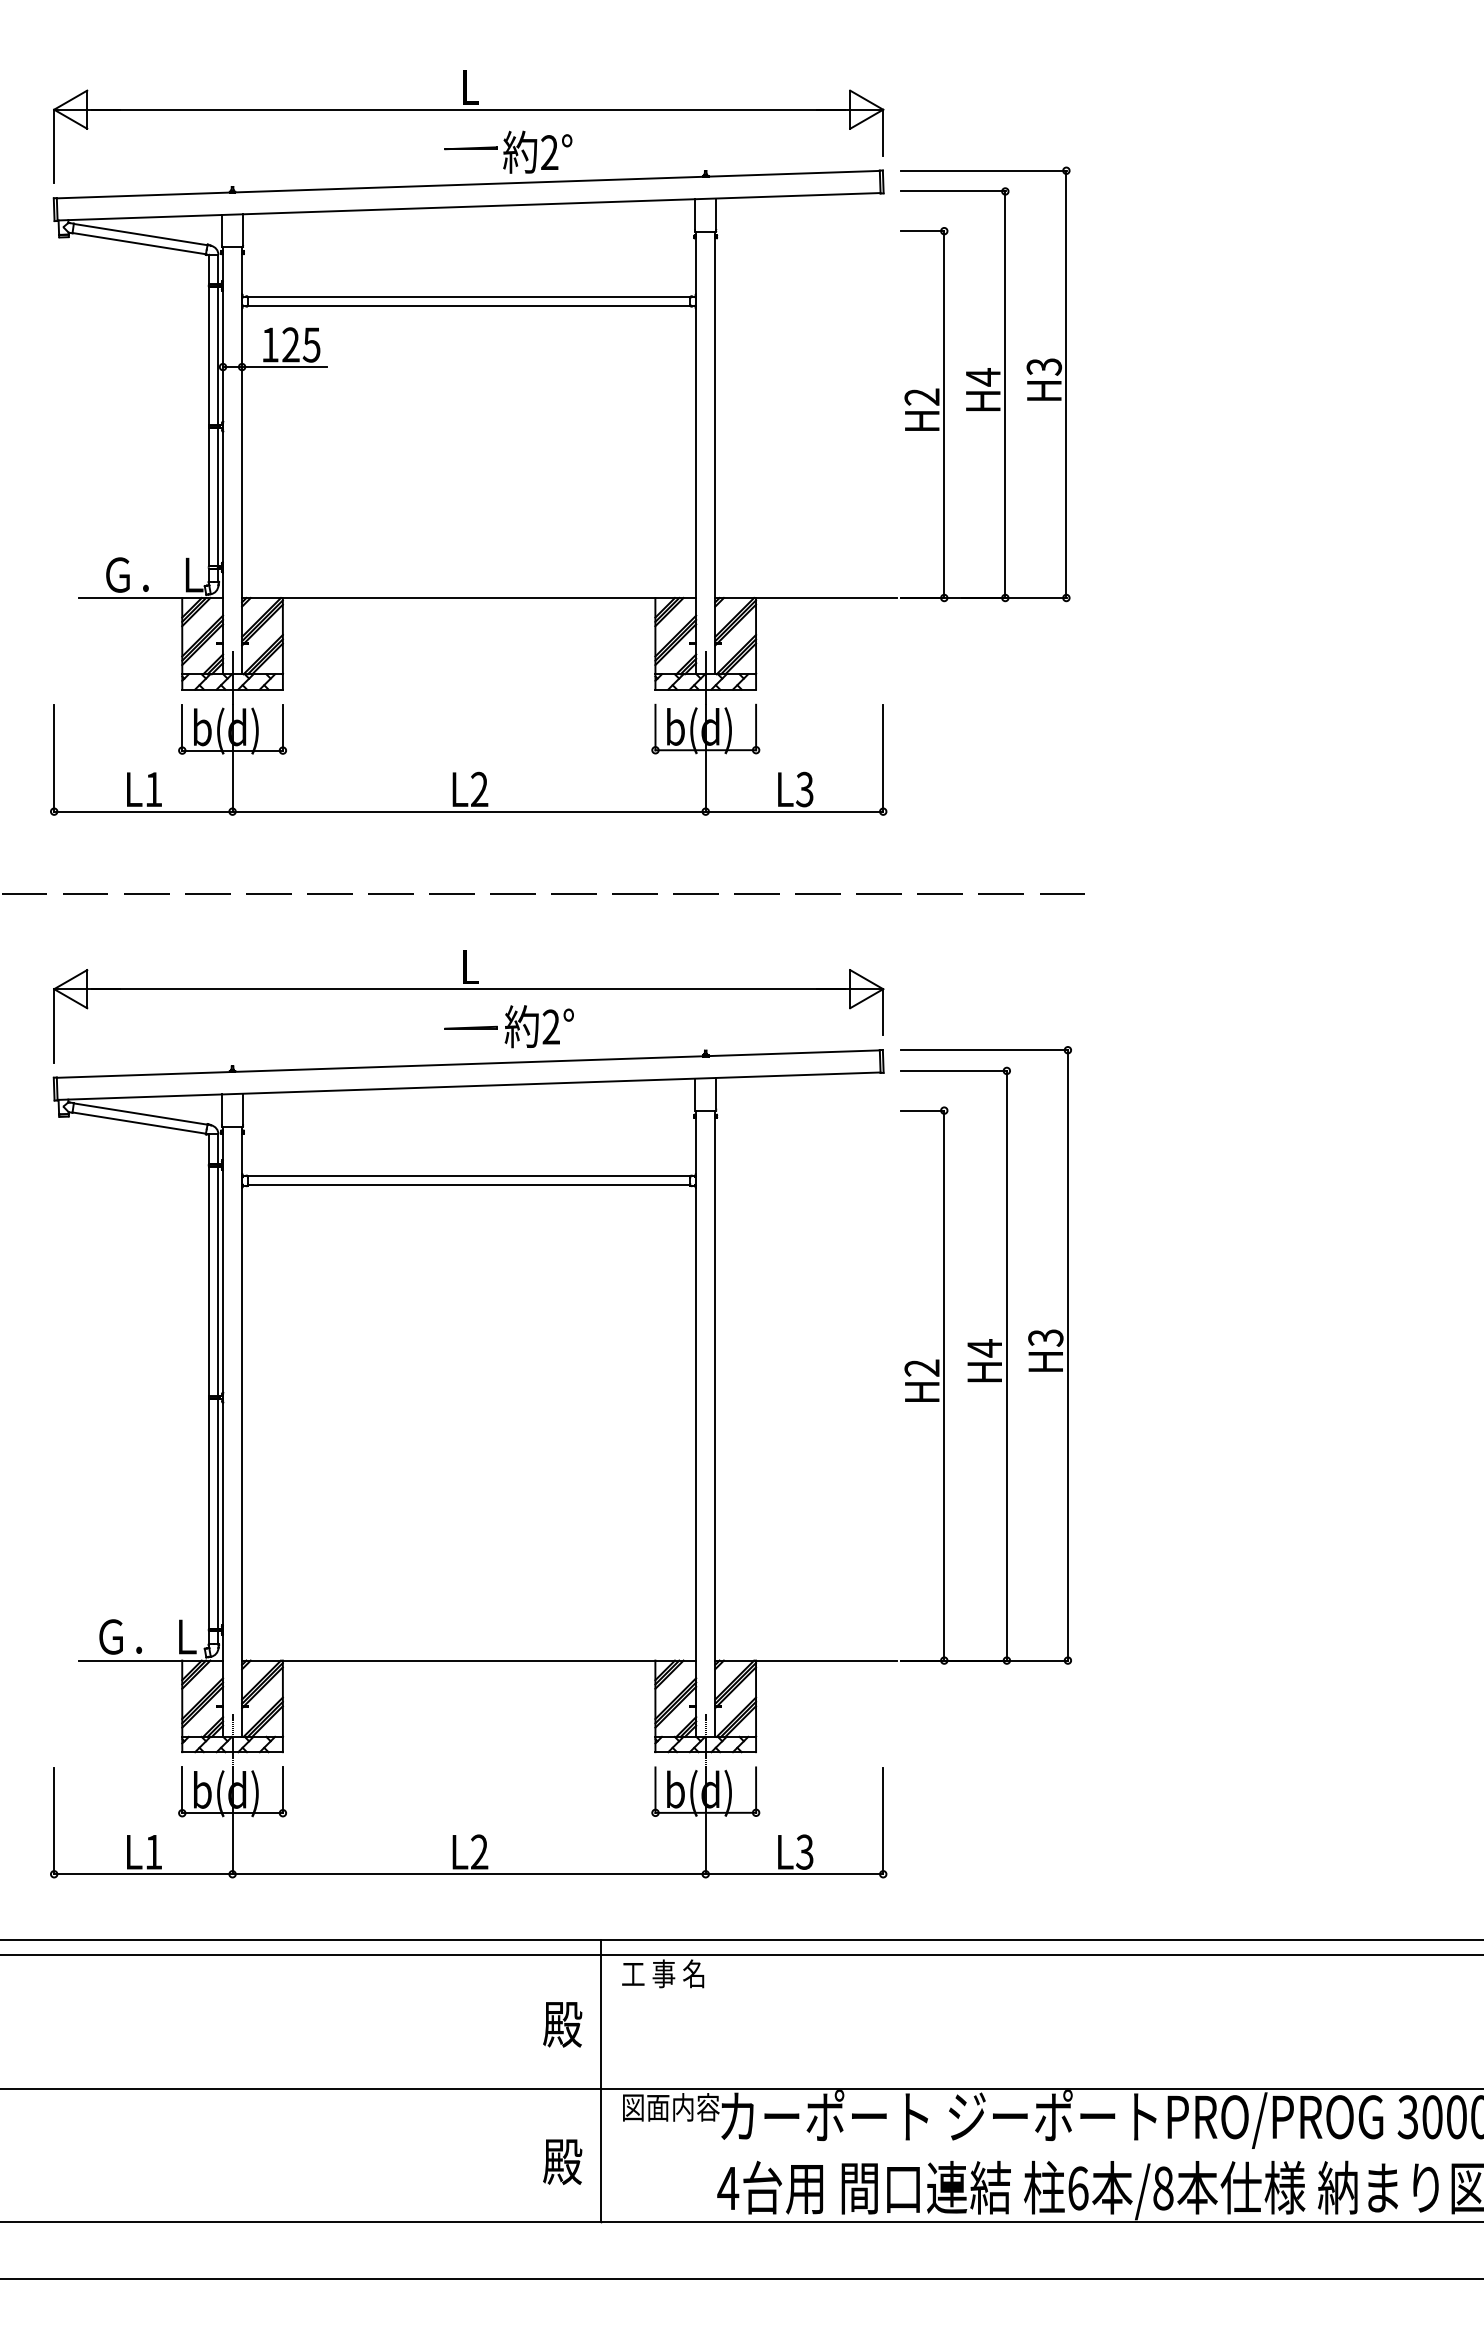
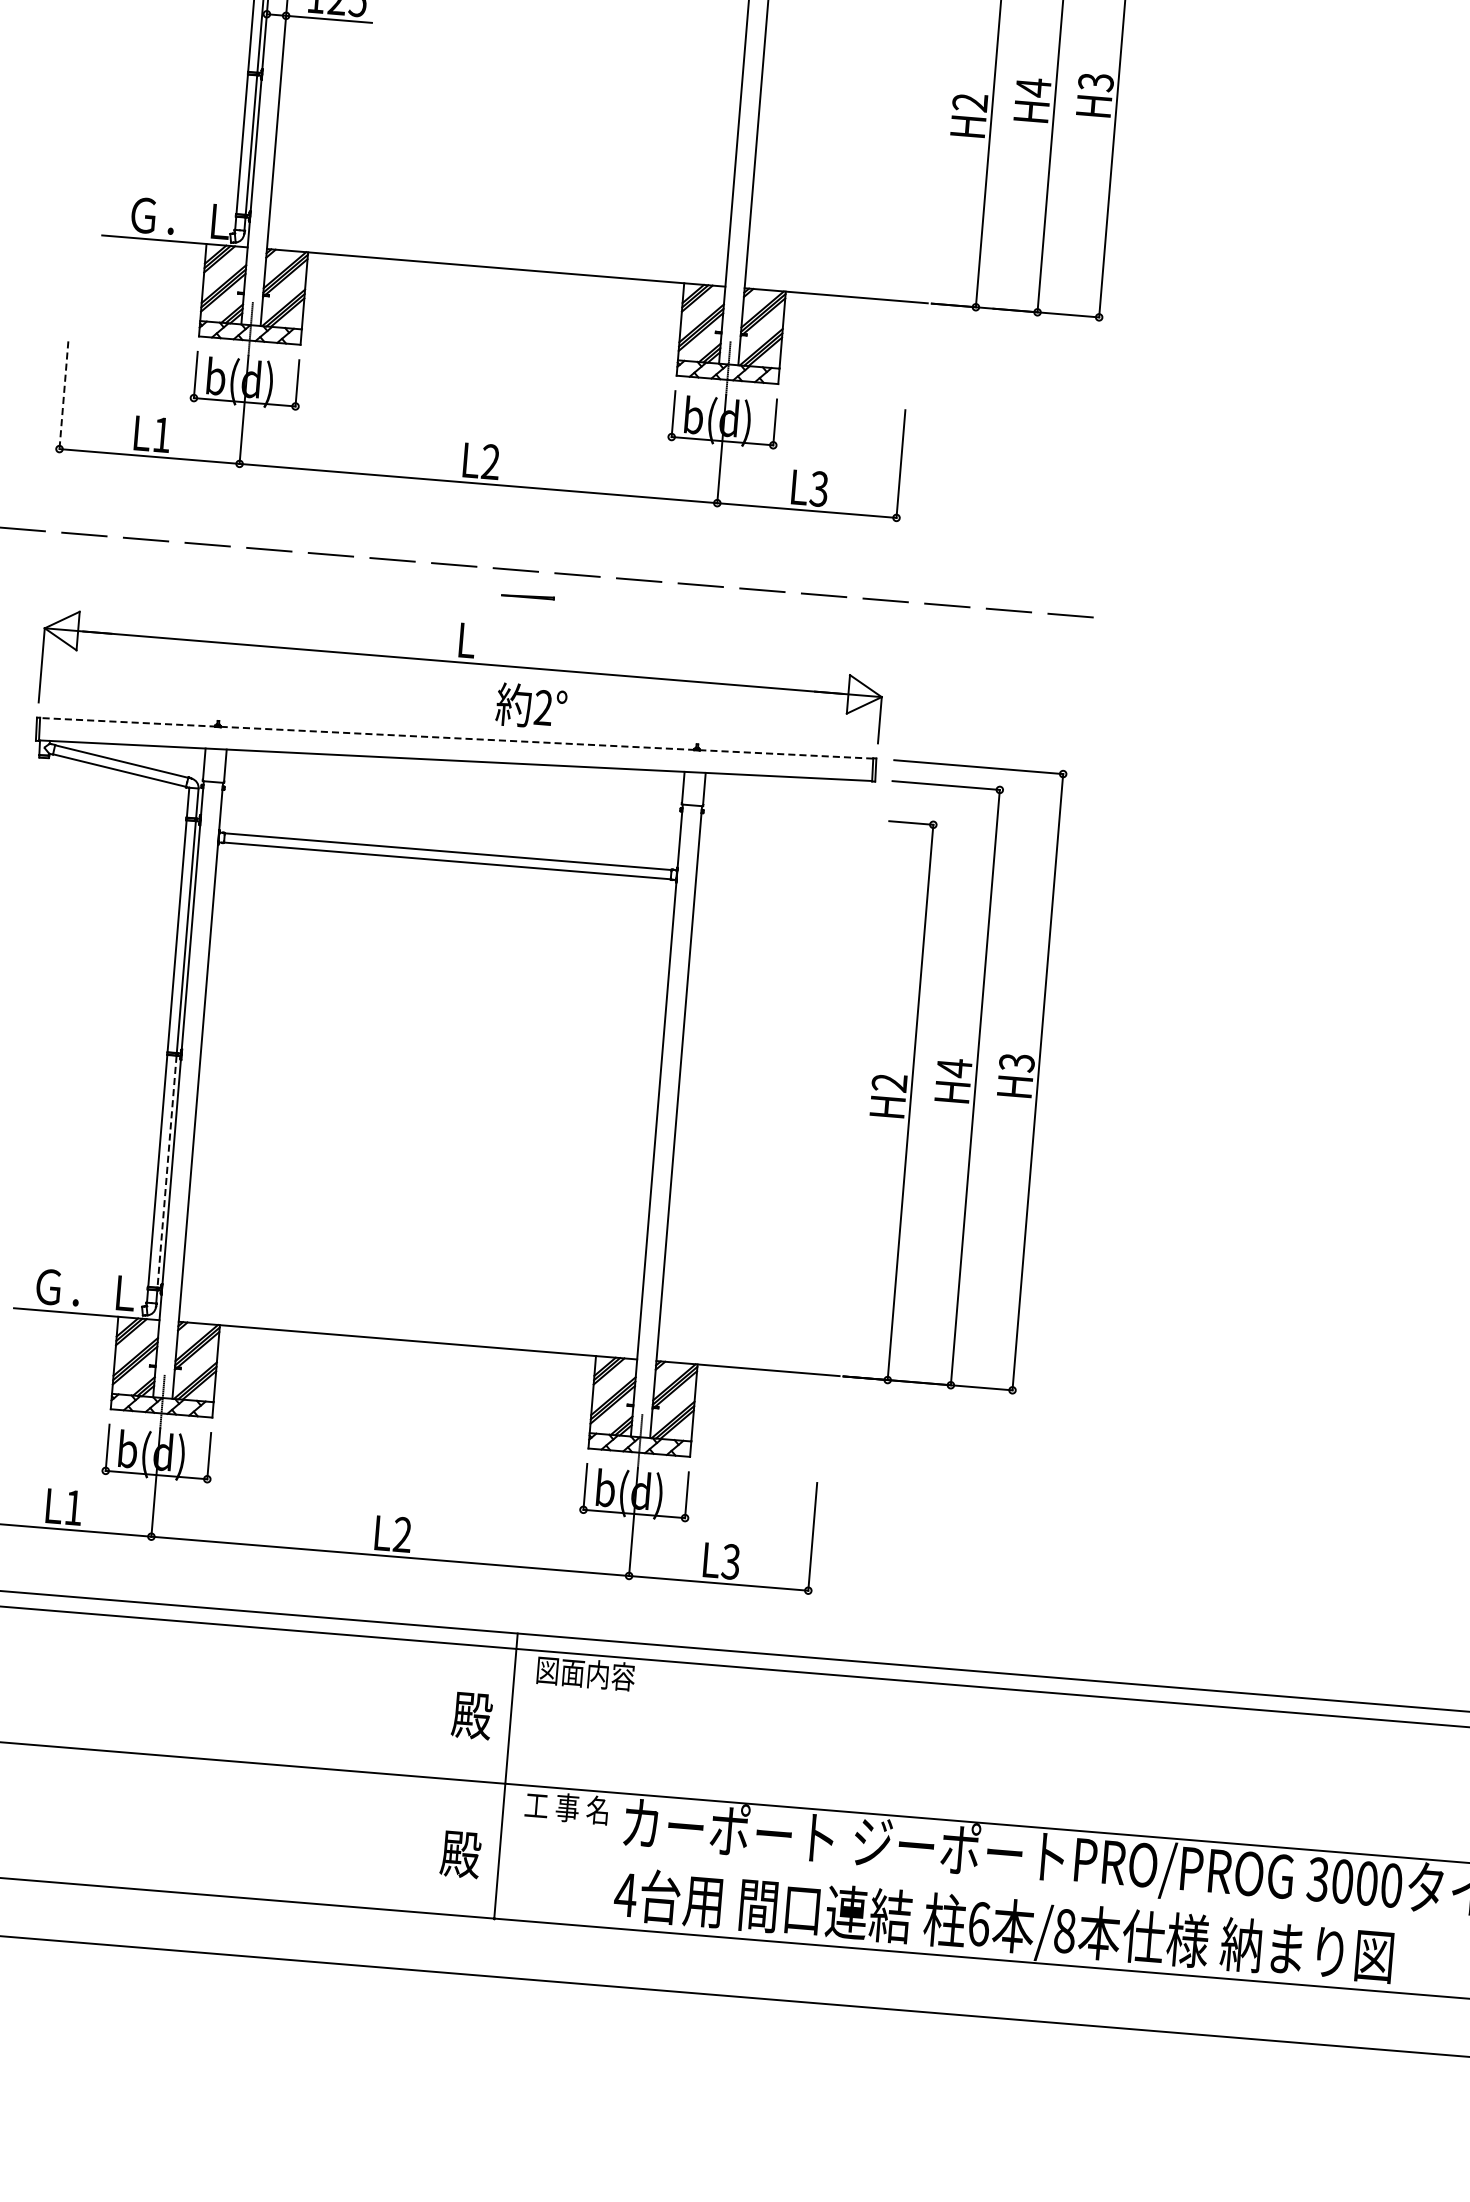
line: (54, 758) -> (64, 395), solid -> dashed
line: (470, 1027) -> (527, 596), moved
line: (468, 1064) -> (456, 738), solid -> dashed
line: (218, 1513) -> (167, 1171), solid -> dashed
text: (670, 1973) -> (585, 1673), 工 事 名 -> 図面内容
text: (670, 2107) -> (574, 1808), 図面内容 -> 工 事 名

